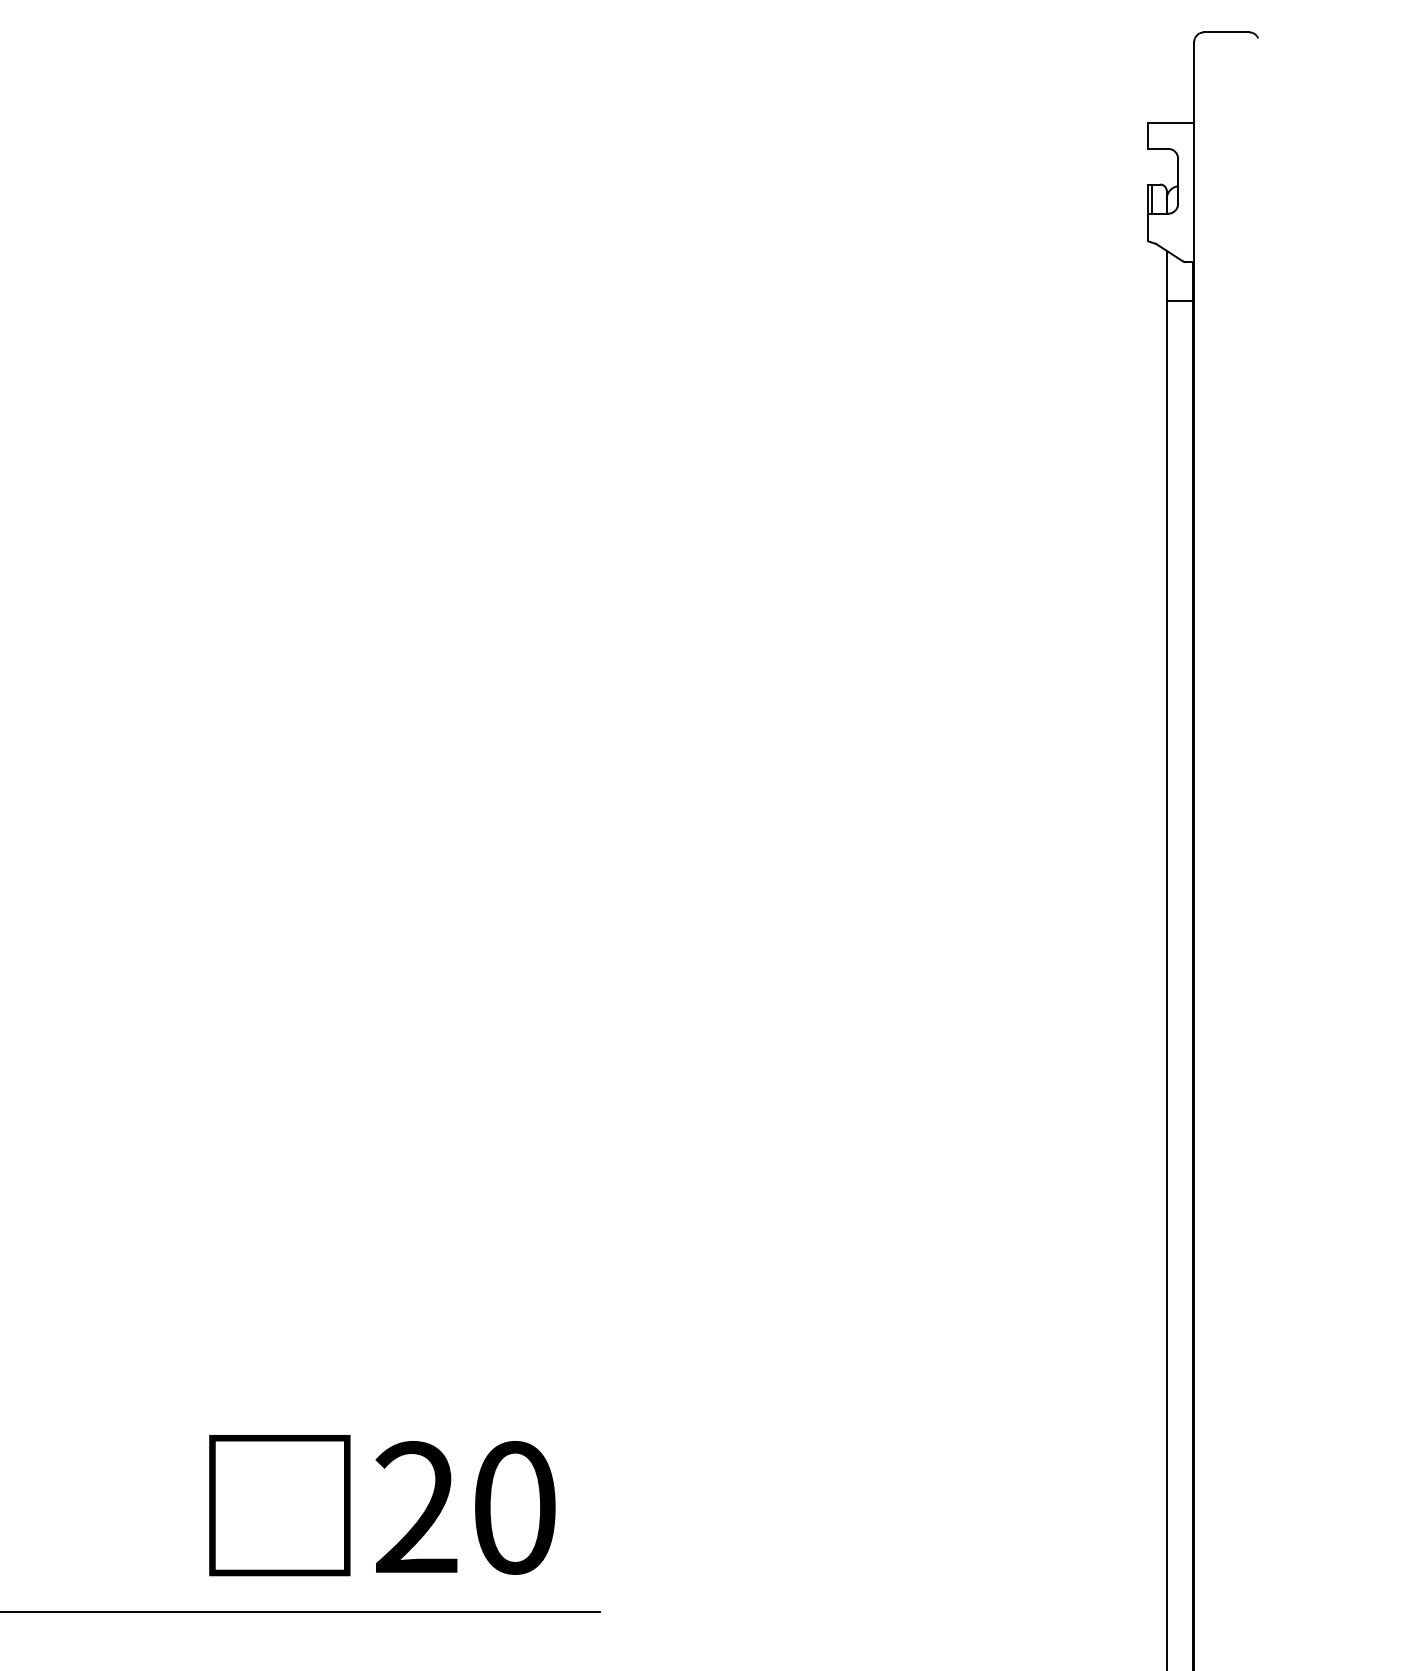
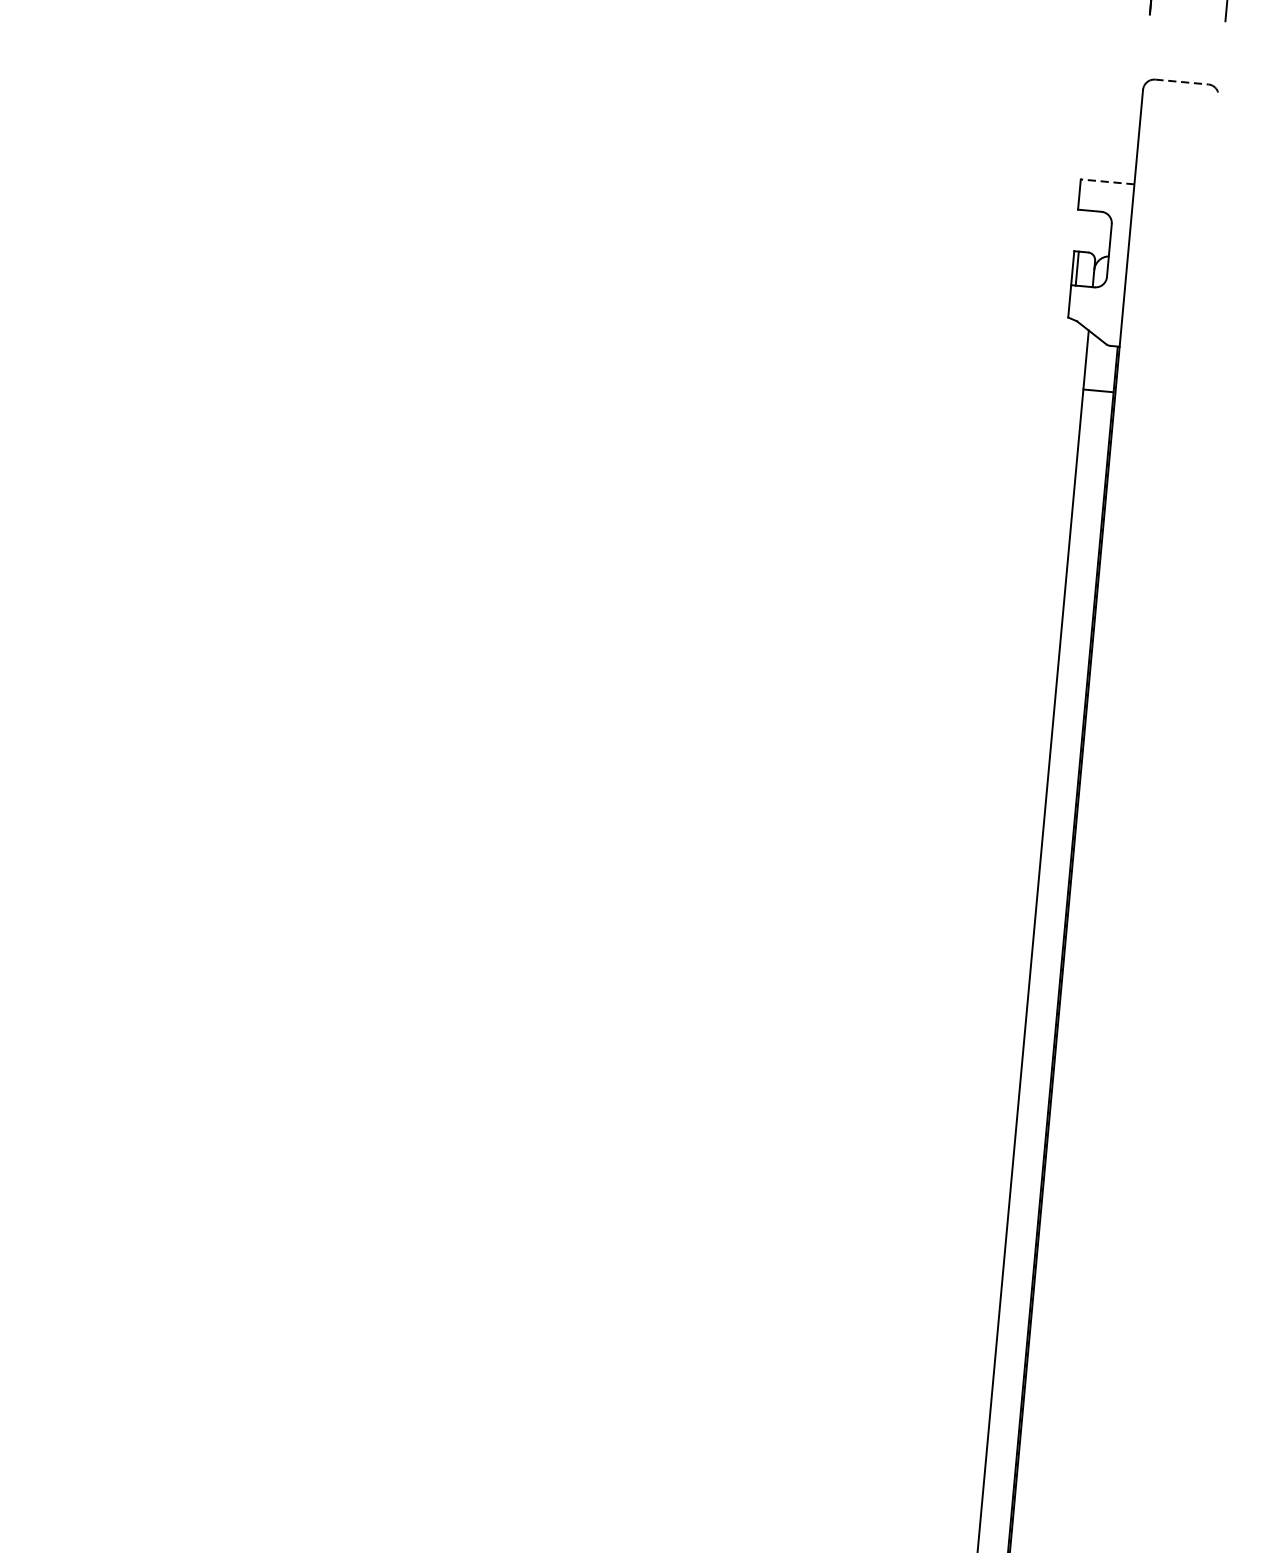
line: (1226, 32) -> (1181, 82), solid -> dashed
line: (1171, 123) -> (1107, 182), solid -> dashed

